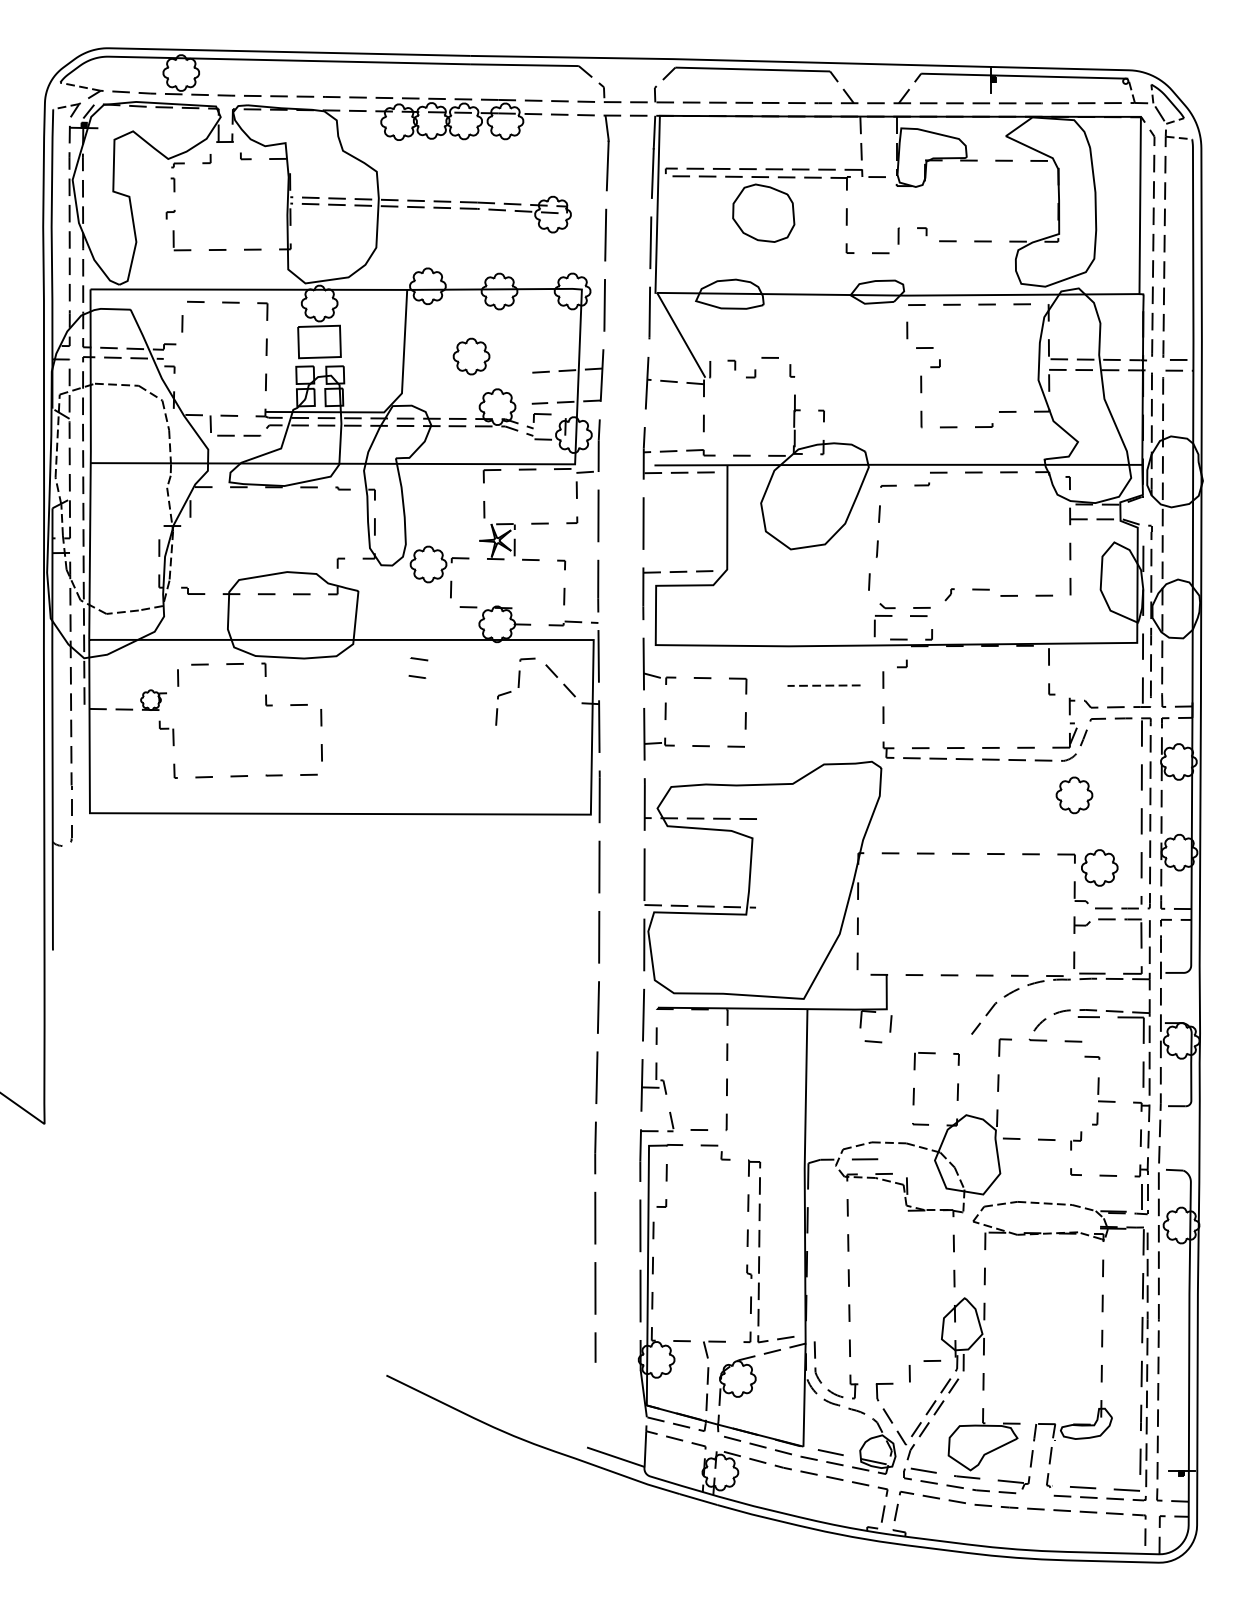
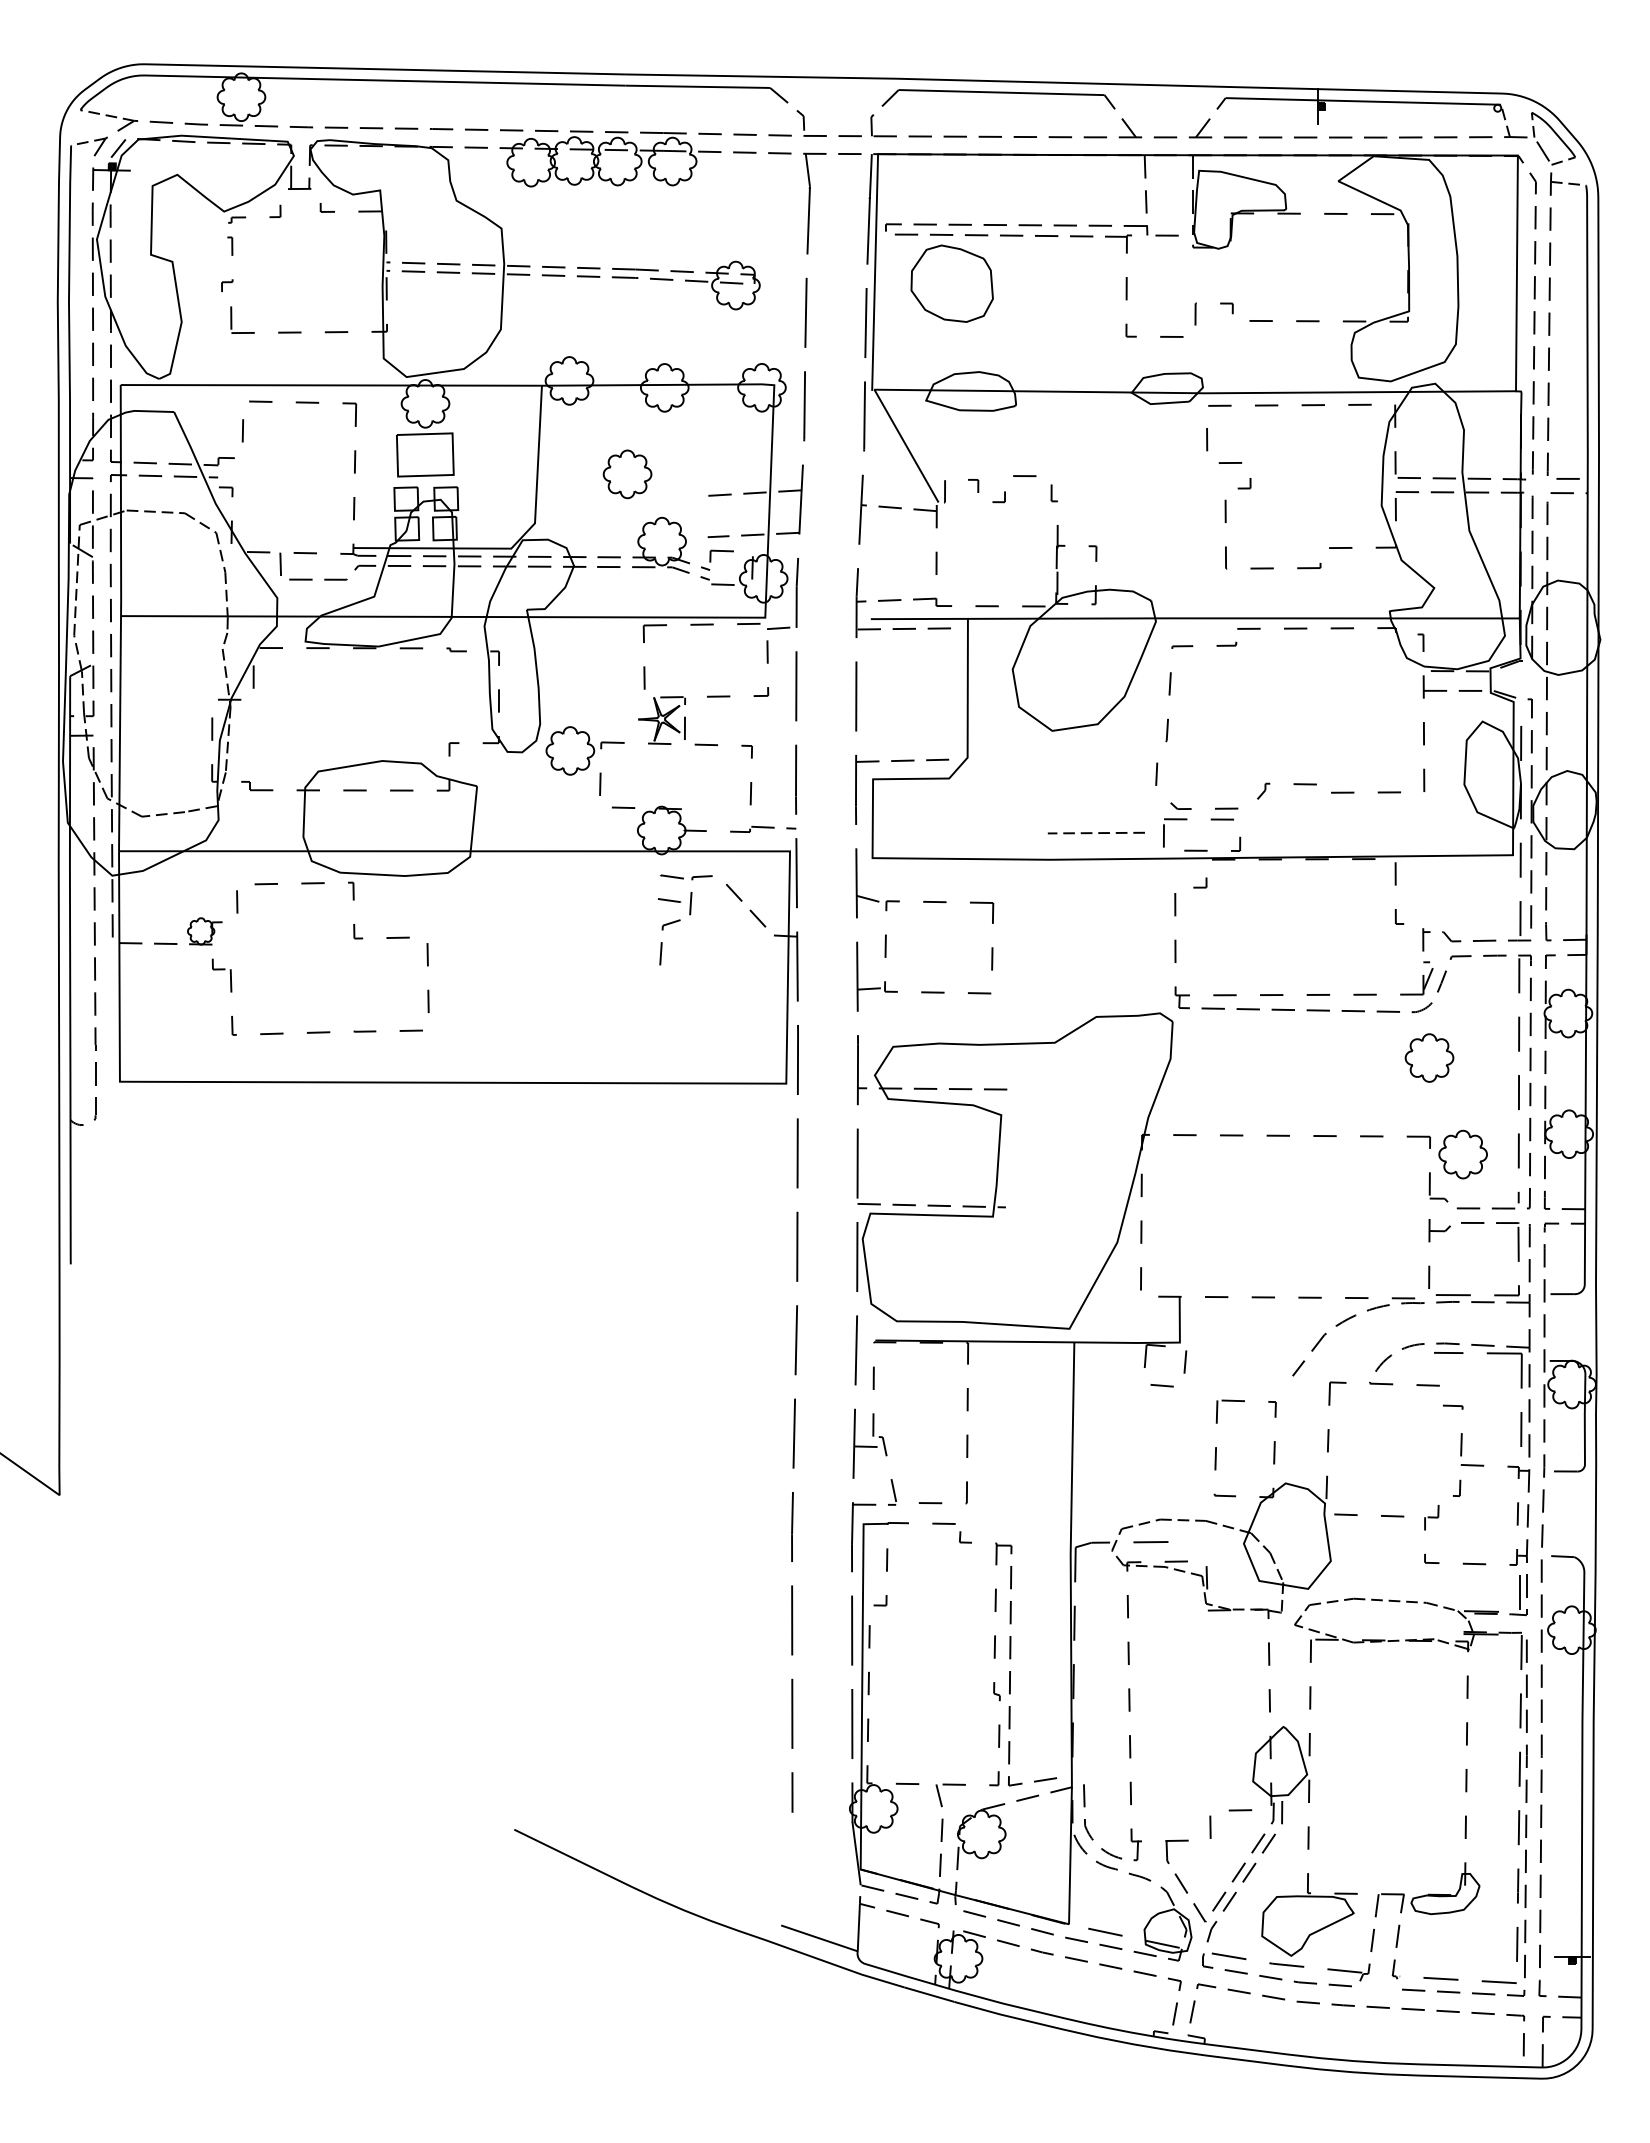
part: (763, 213) -> (951, 283), moved
part: (421, 660) -> (674, 878), moved
line: (821, 685) -> (1092, 832), moved

